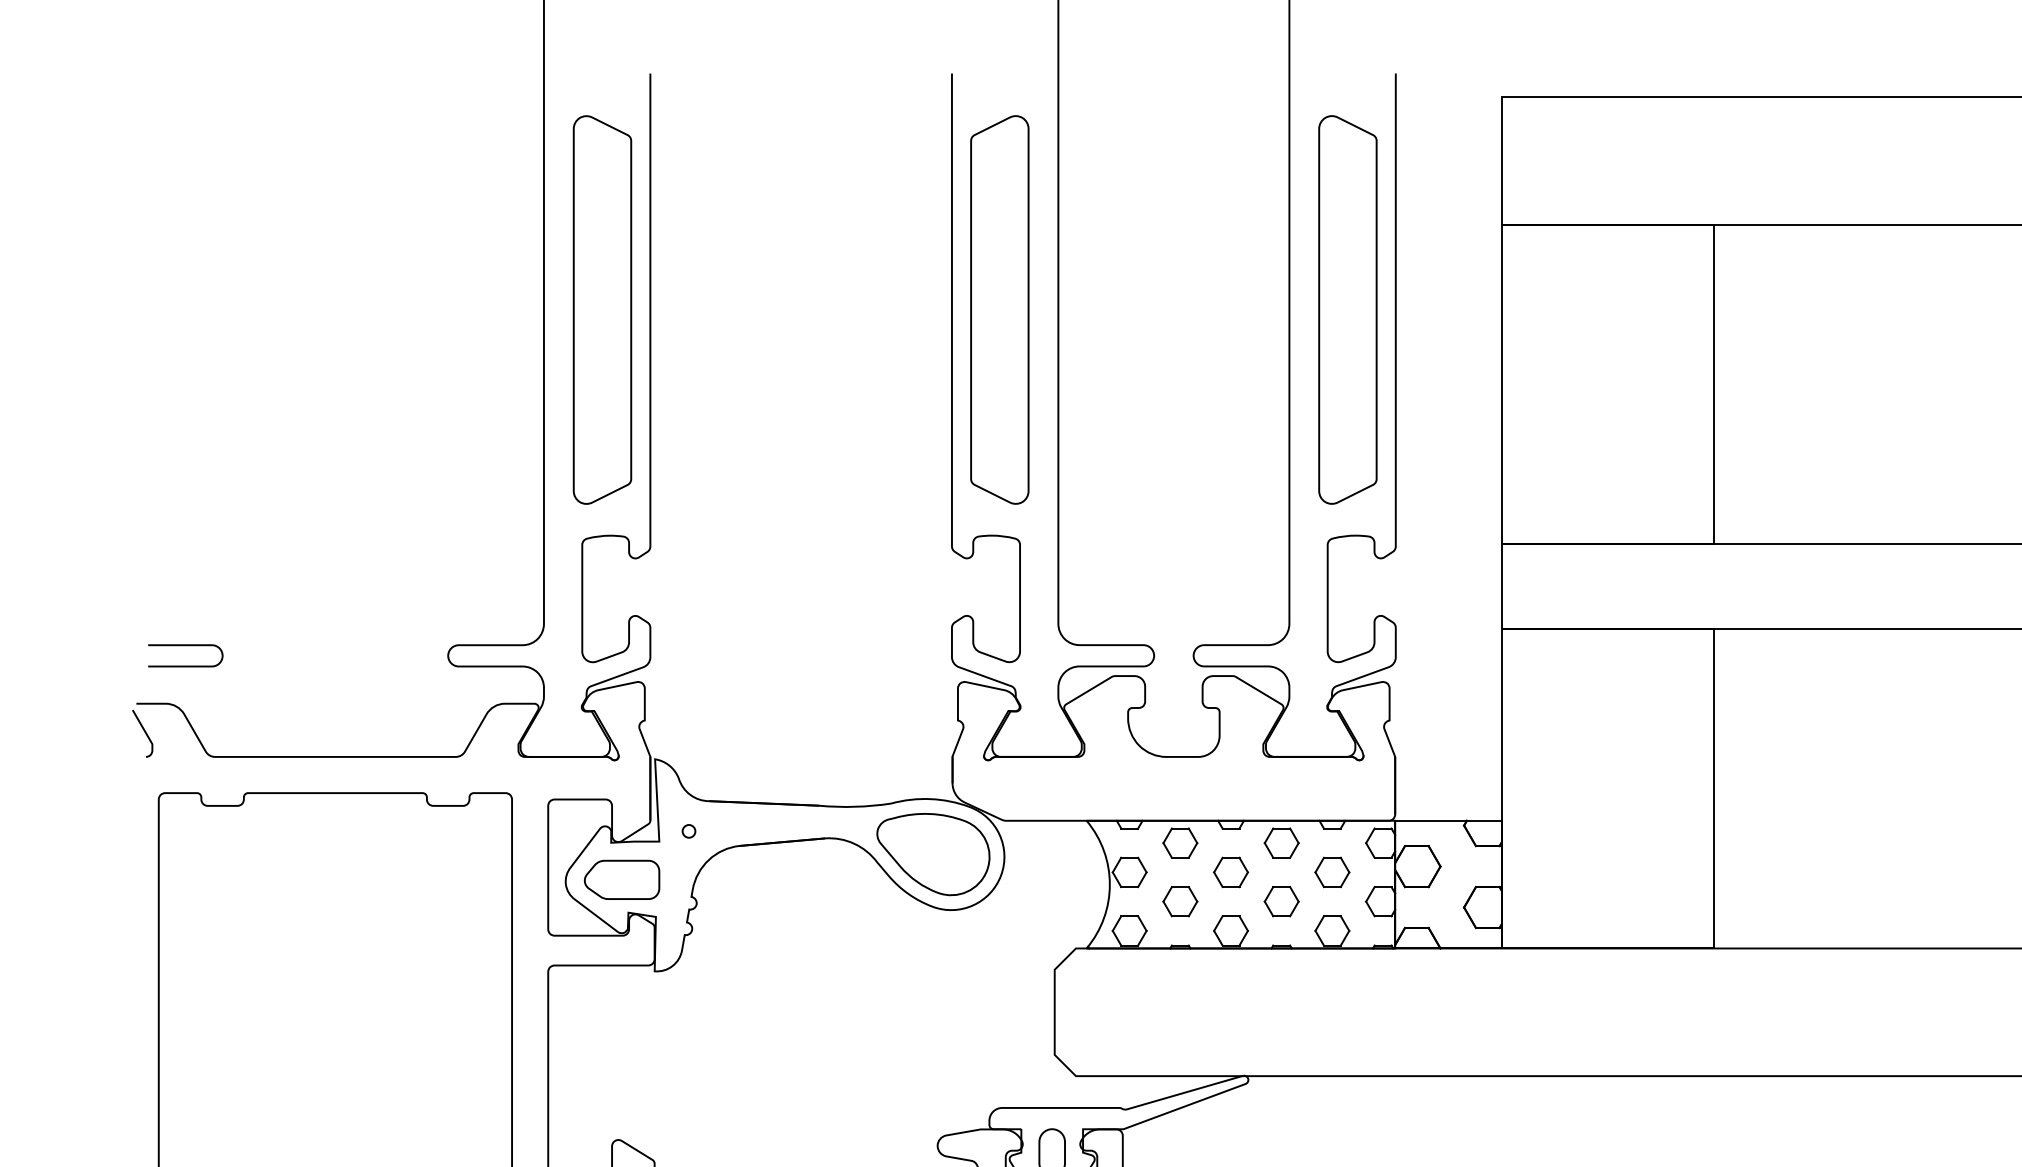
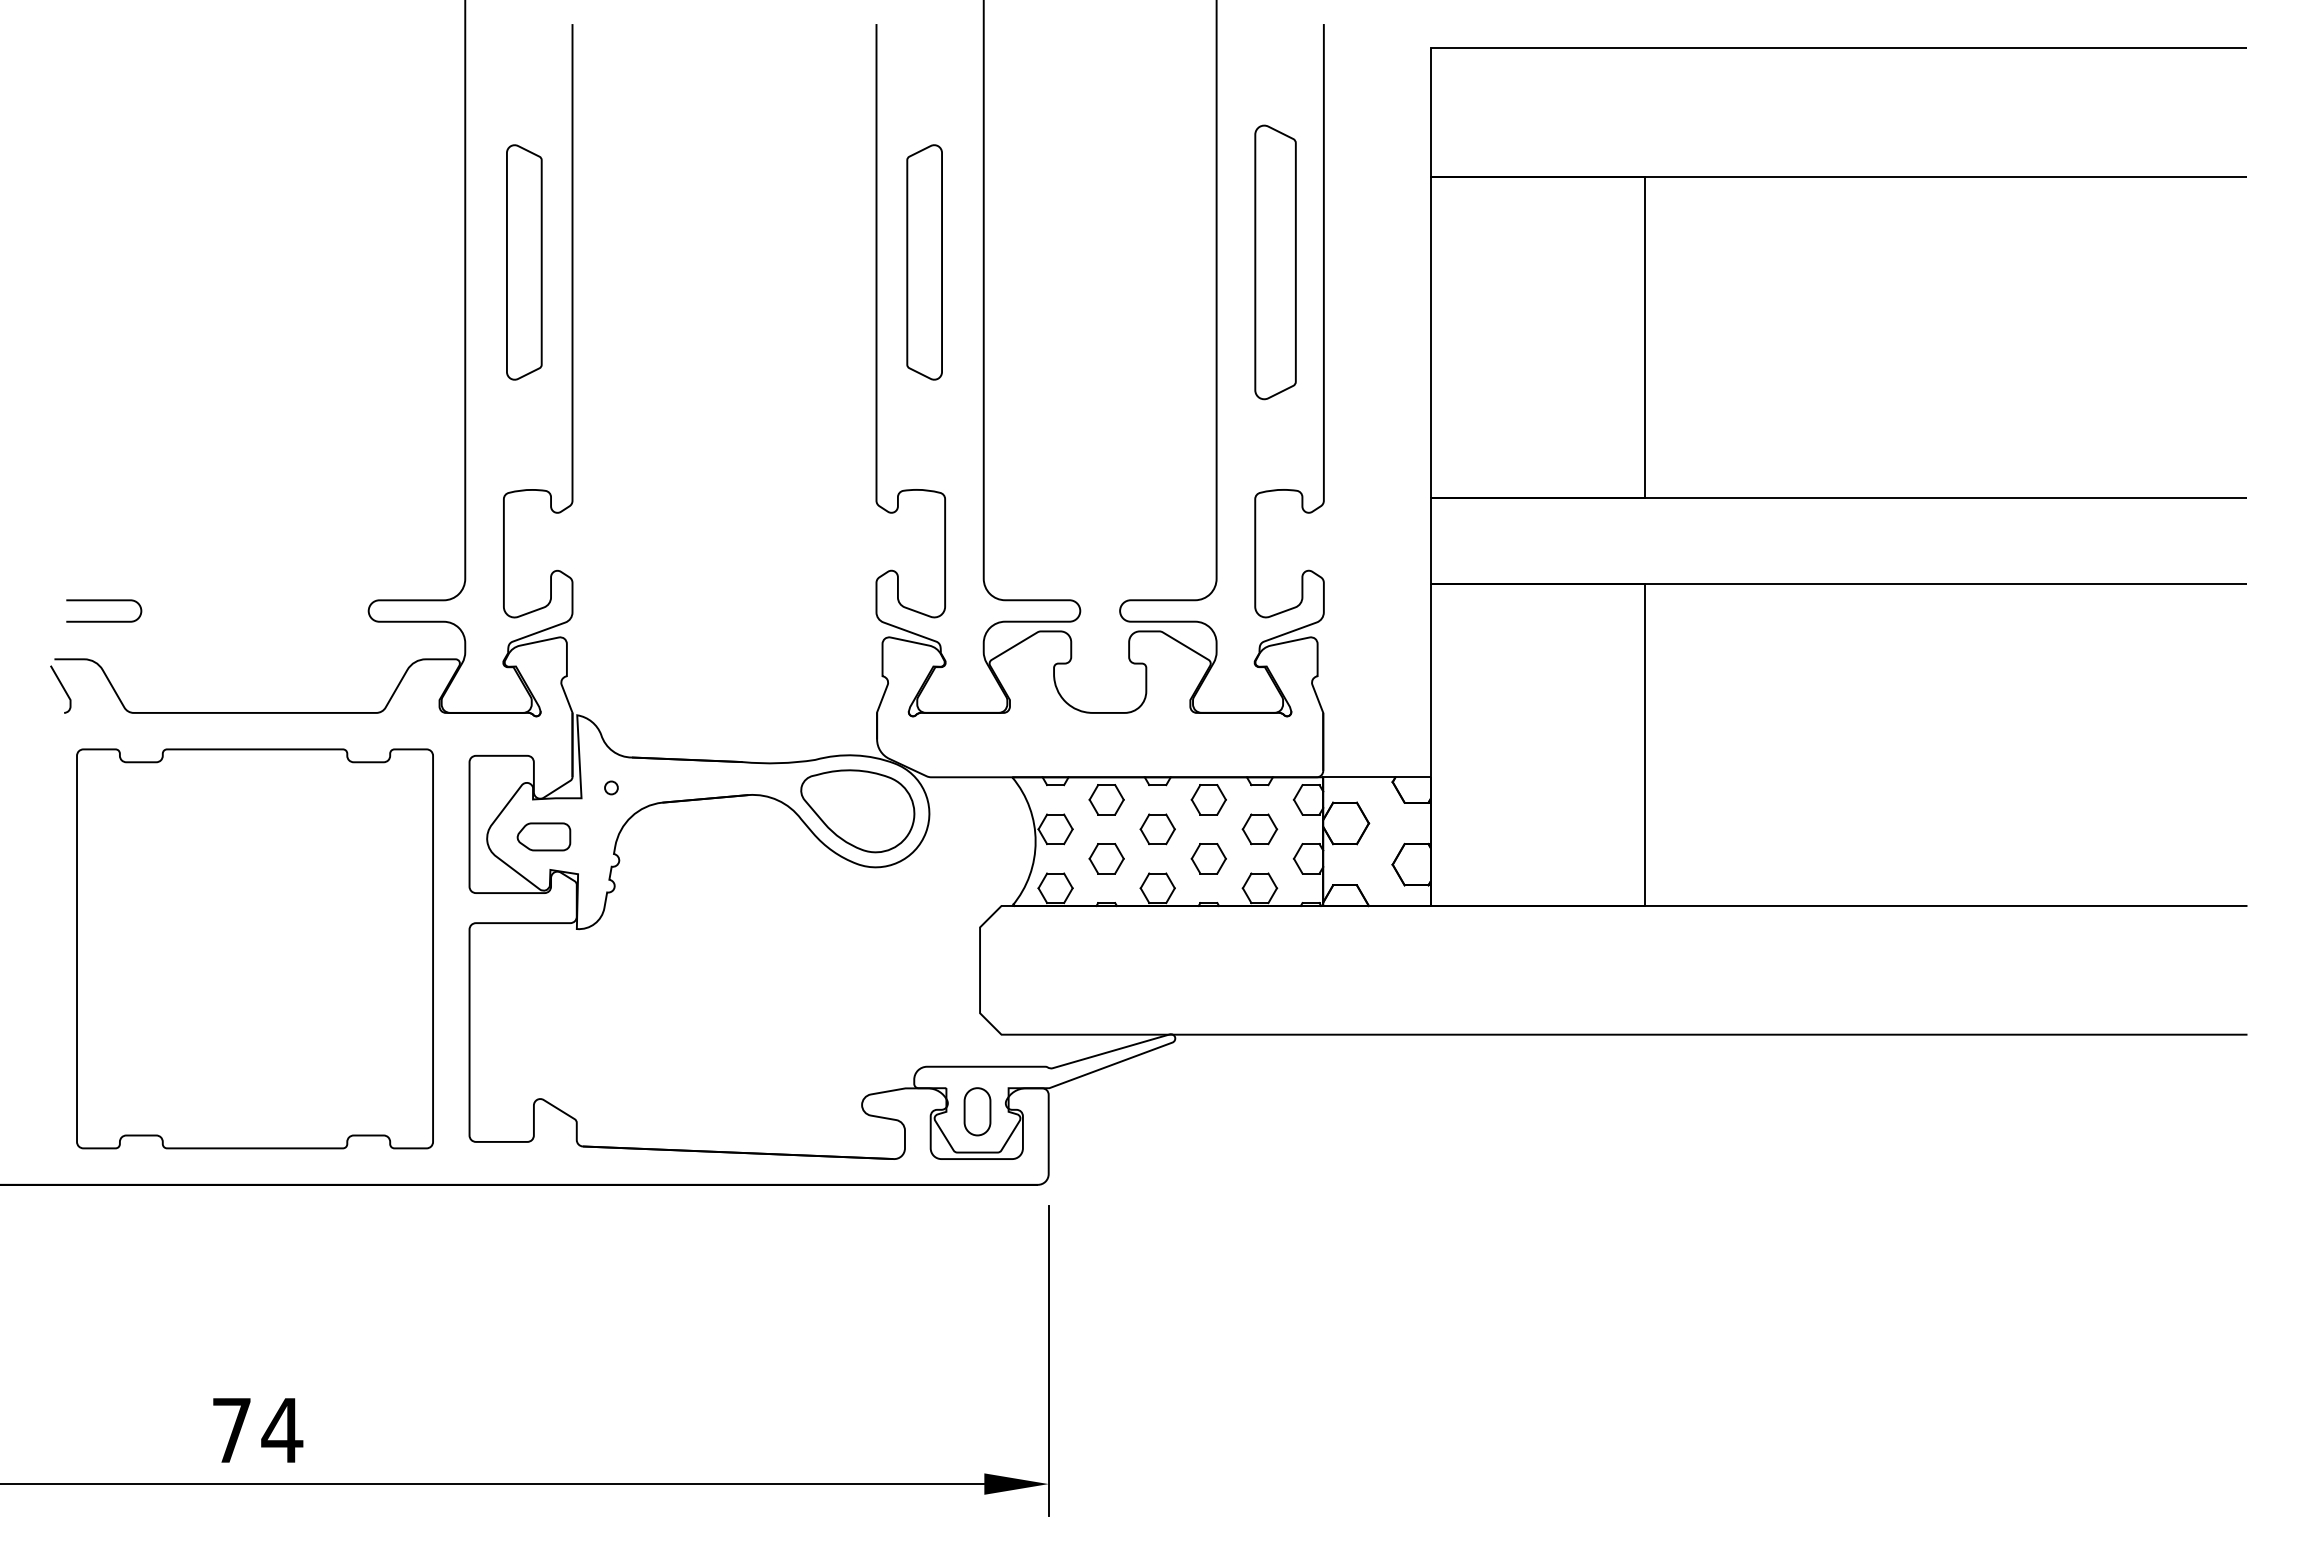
part: (602, 310) -> (524, 262), size x0.6
part: (999, 310) -> (924, 262), size x0.6
part: (1347, 310) -> (1275, 262), size x0.7
part: (621, 879) -> (543, 836), size x0.7

